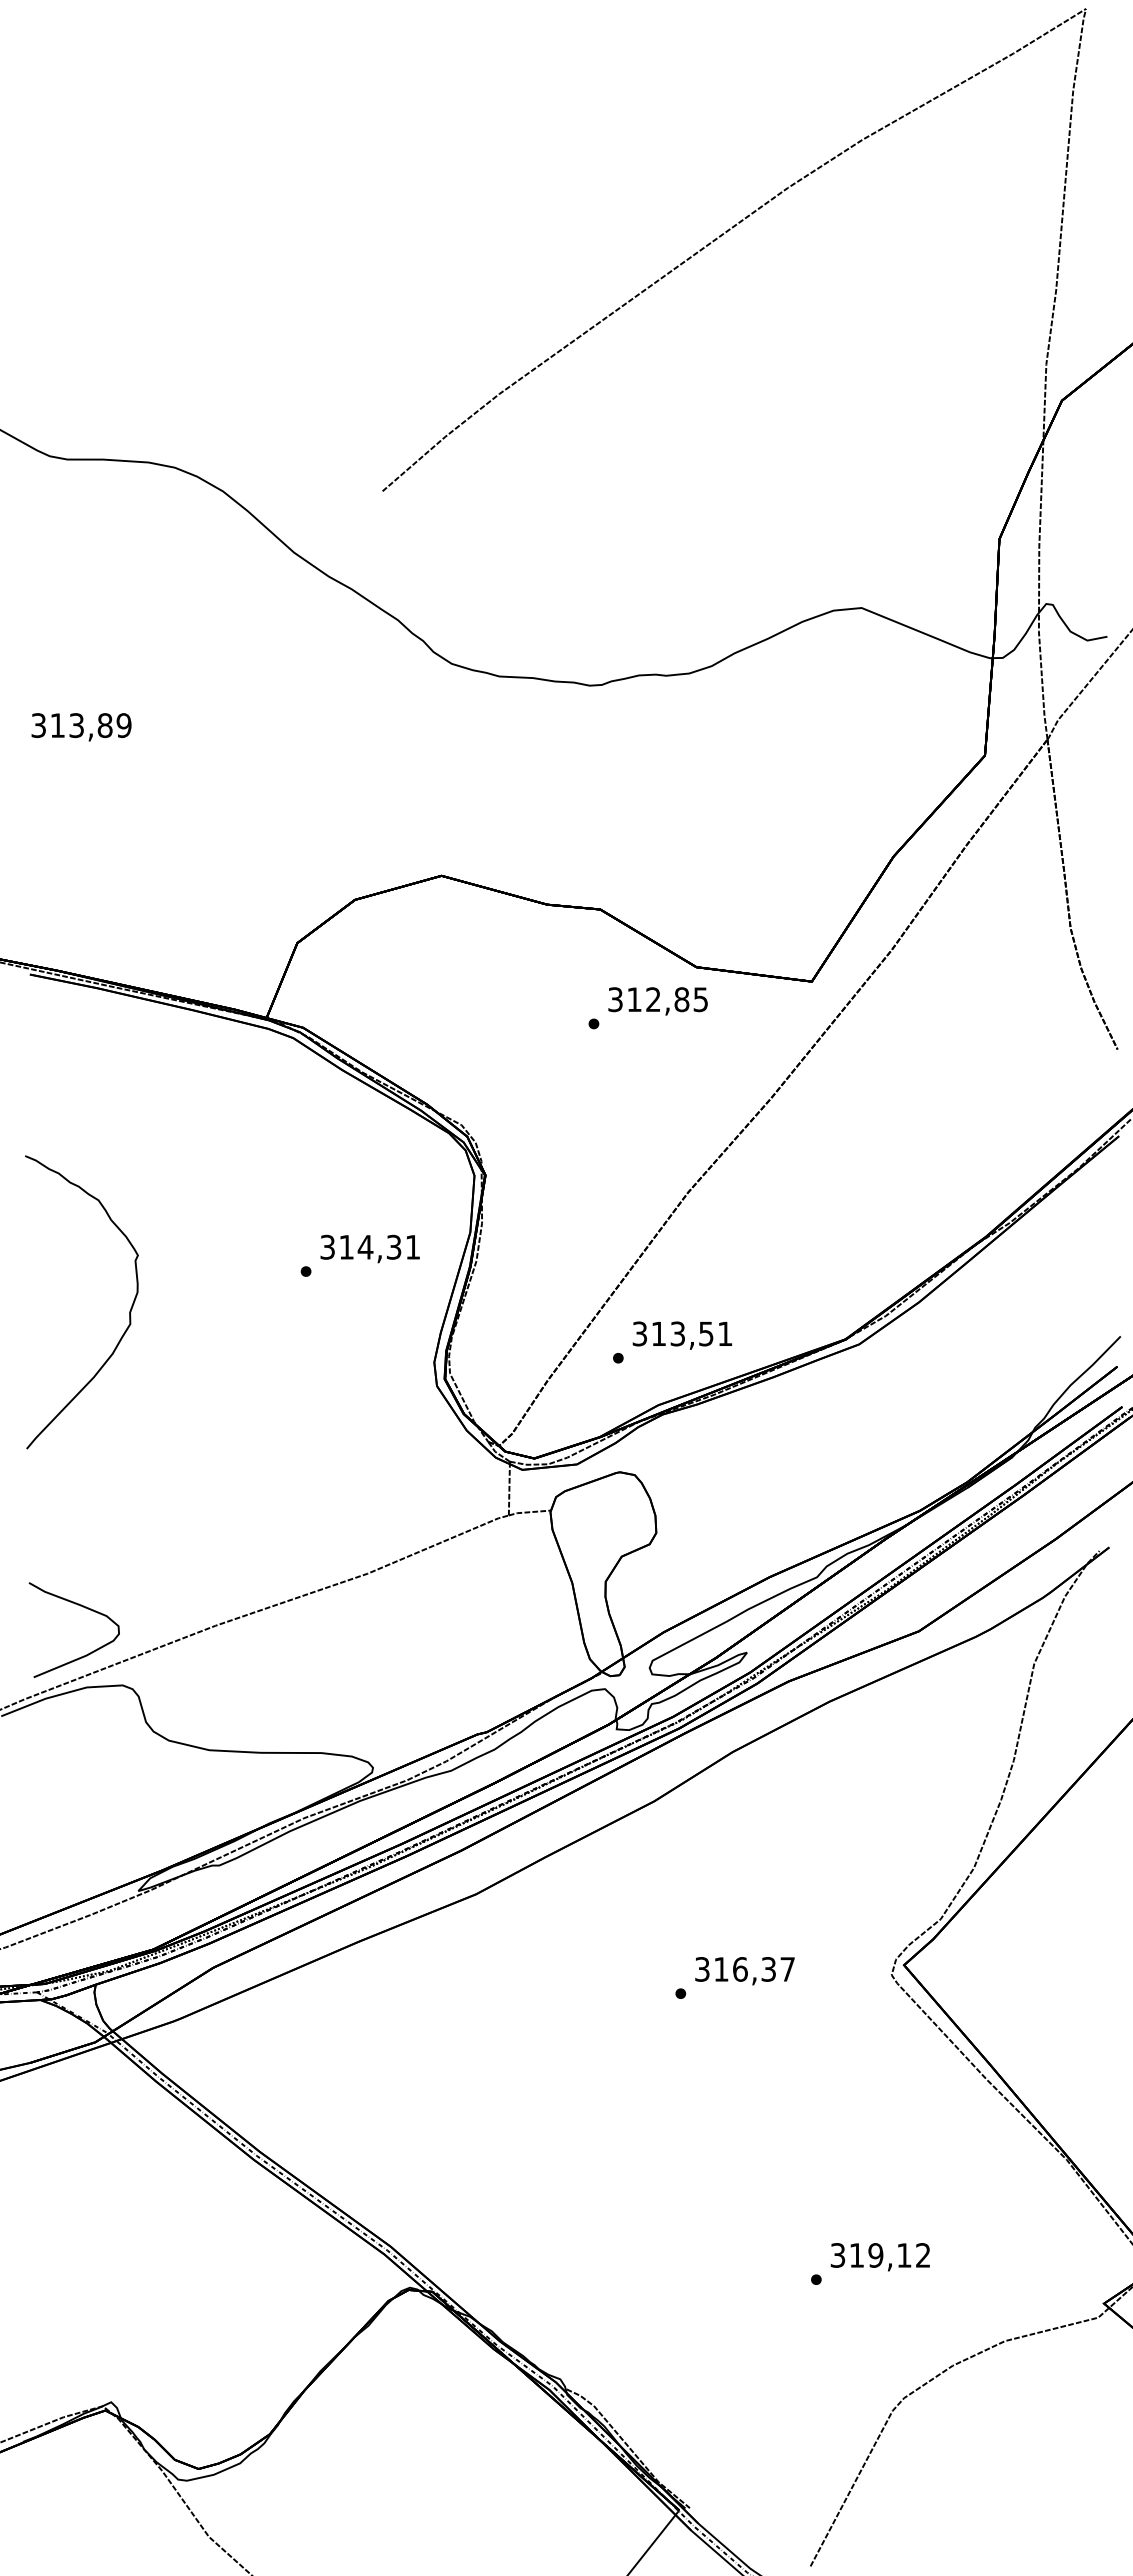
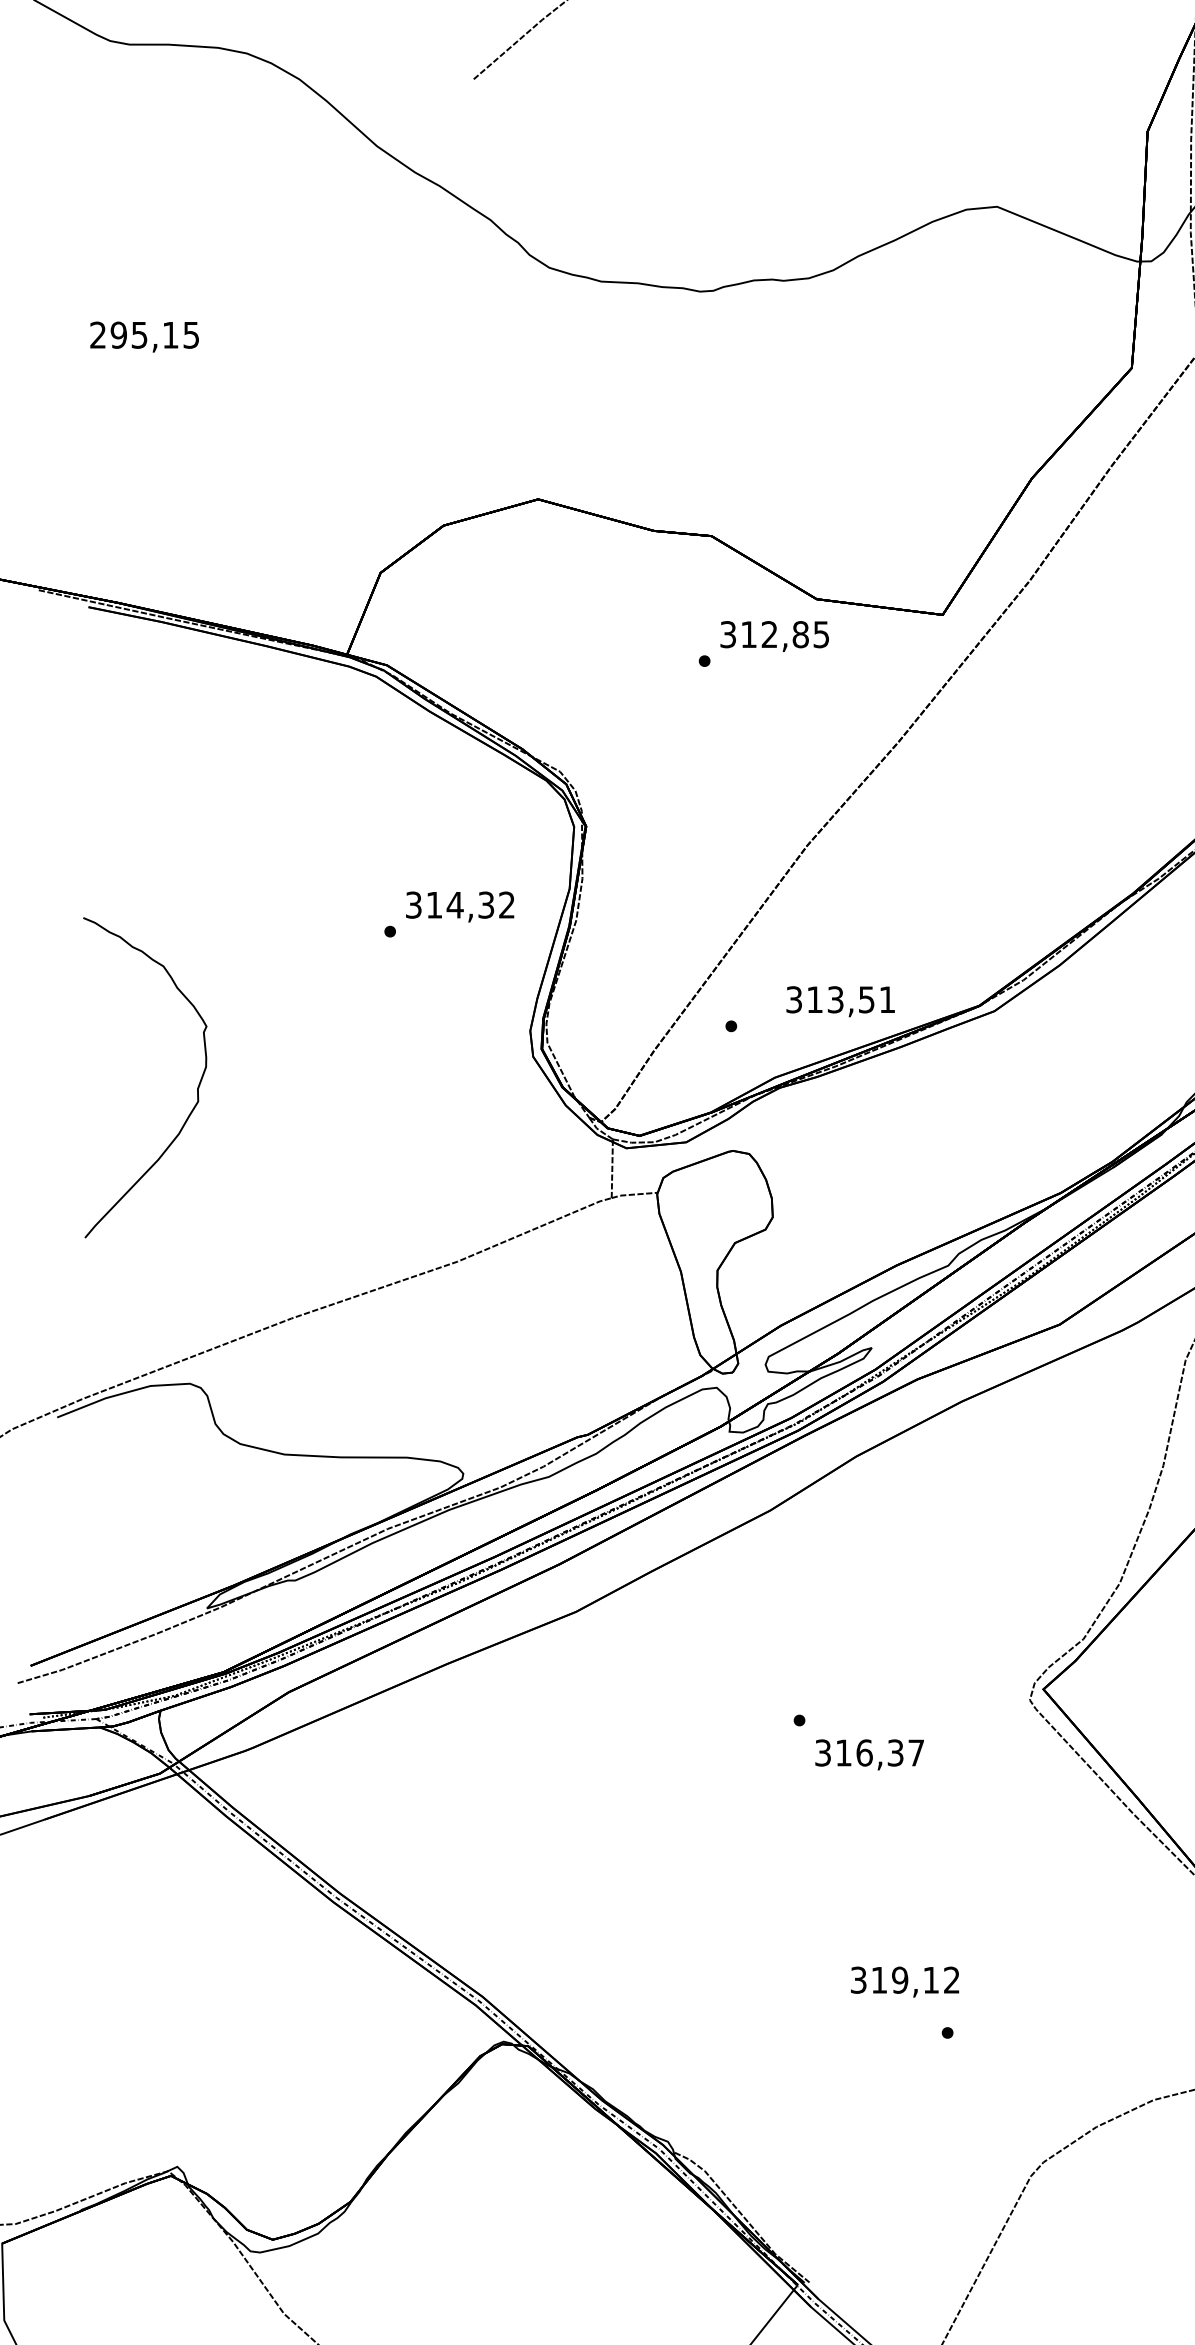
text: (81, 725) -> (144, 335), 313,89 -> 295,15
text: (412, 1246) -> (506, 904), 314,31 -> 314,32
curve: (129, 1310) -> (197, 1086), moved
text: (682, 1335) -> (840, 1001), moved
curve: (82, 1607) -> (145, 1298), removed
text: (744, 1971) -> (869, 1755), moved
text: (879, 2257) -> (904, 1982), moved

